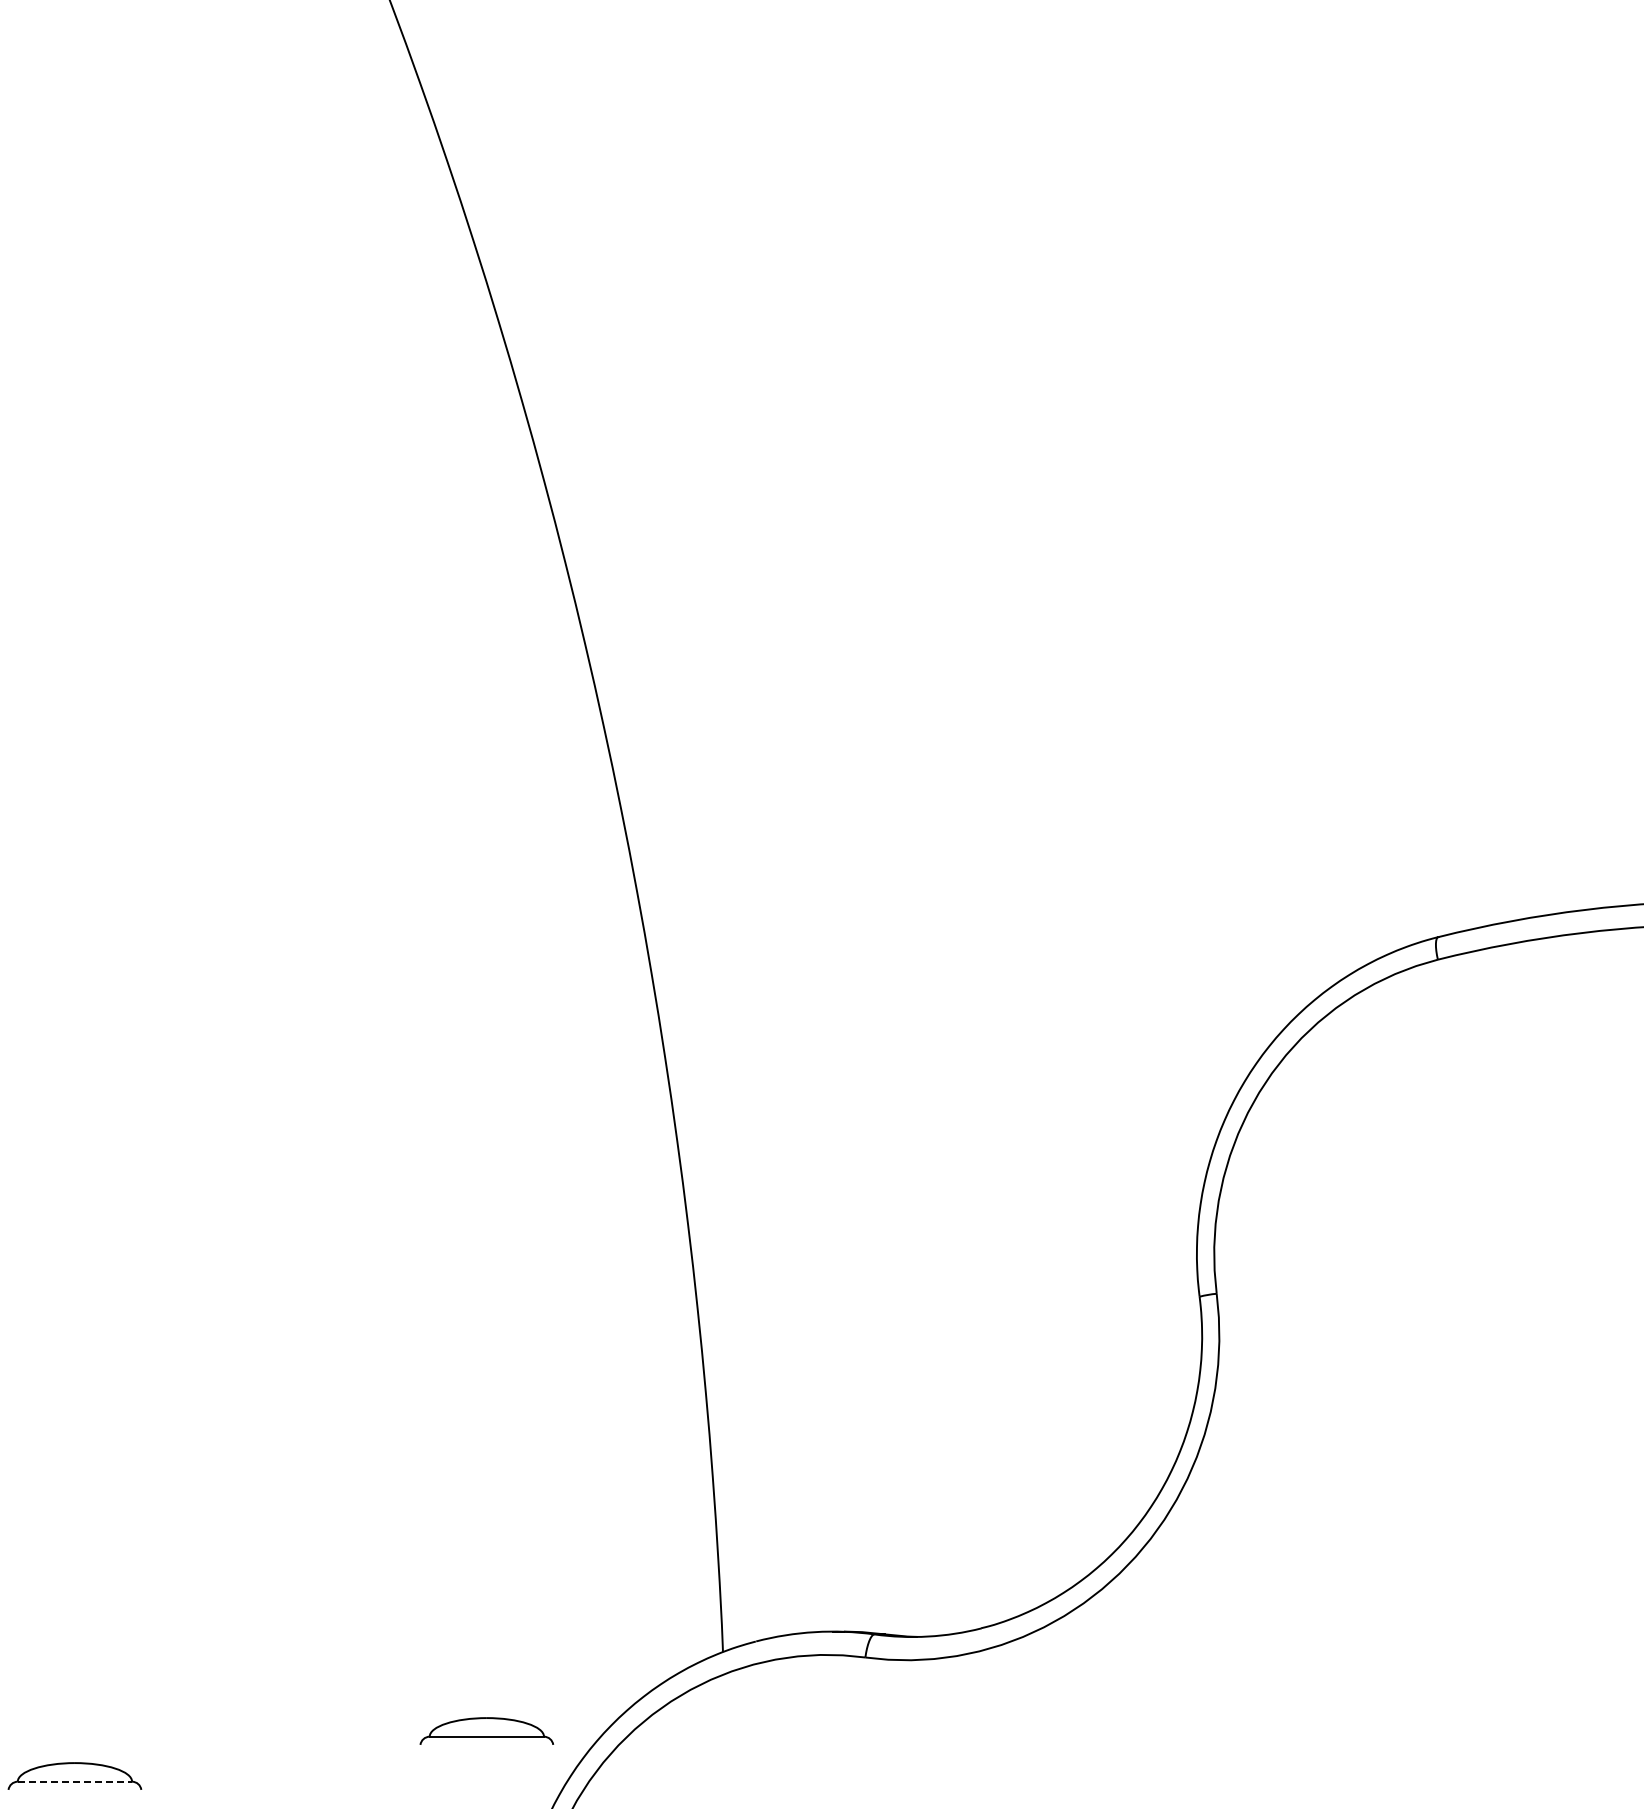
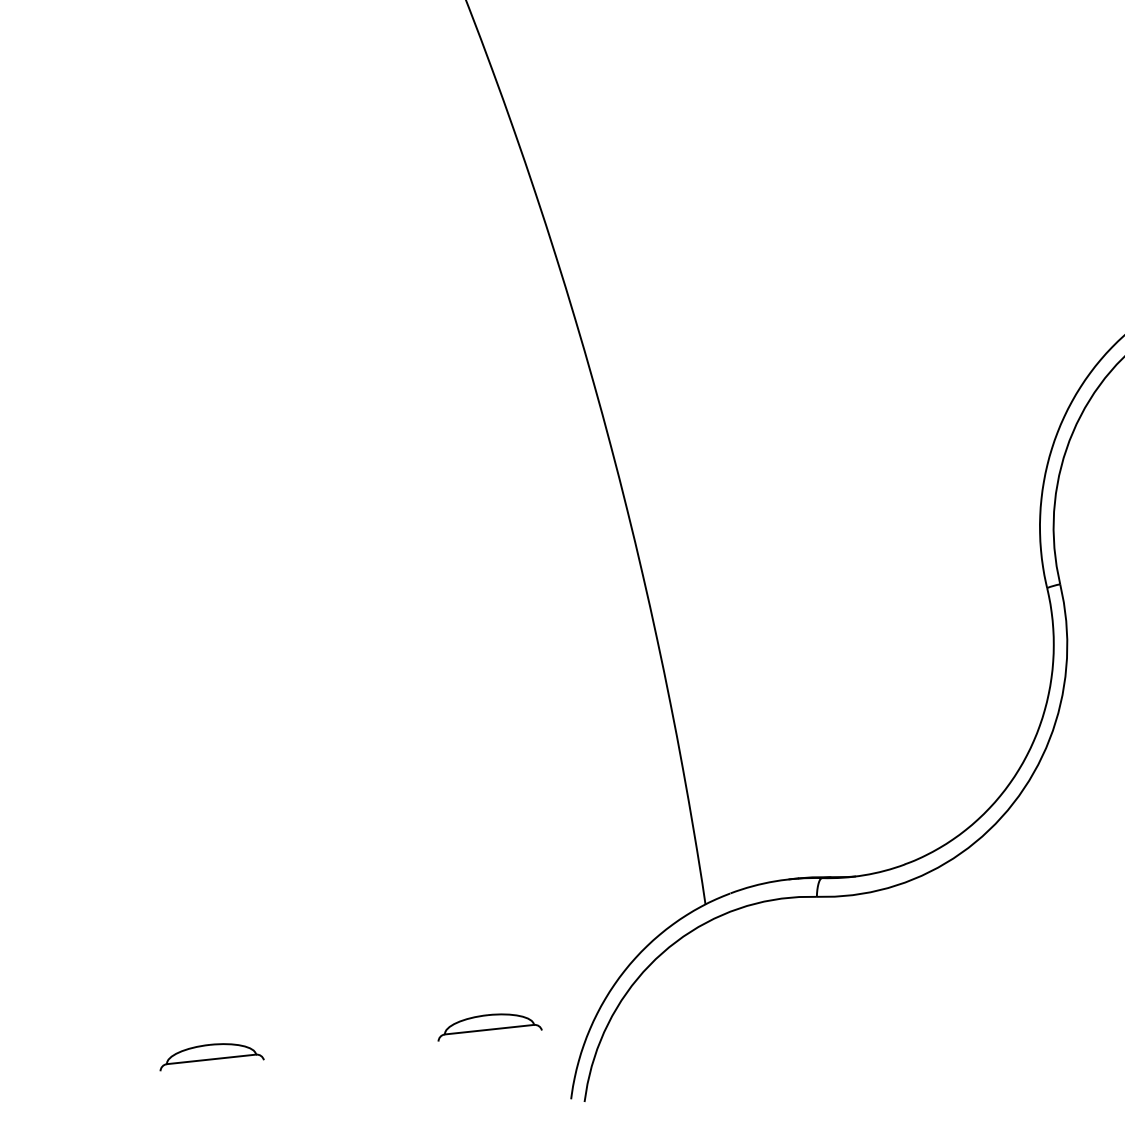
part: (486, 1730) -> (488, 1024), moved
line: (75, 1781) -> (211, 1059), dashed -> solid

